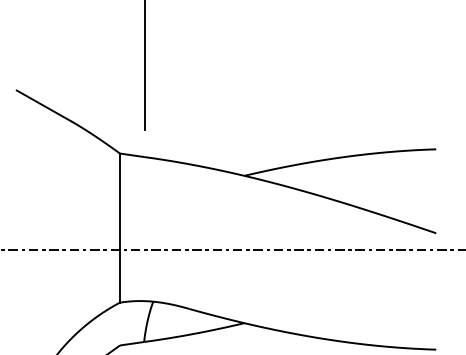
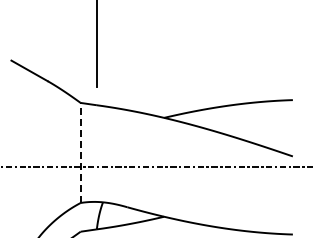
line: (119, 227) -> (80, 152), solid -> dashed

